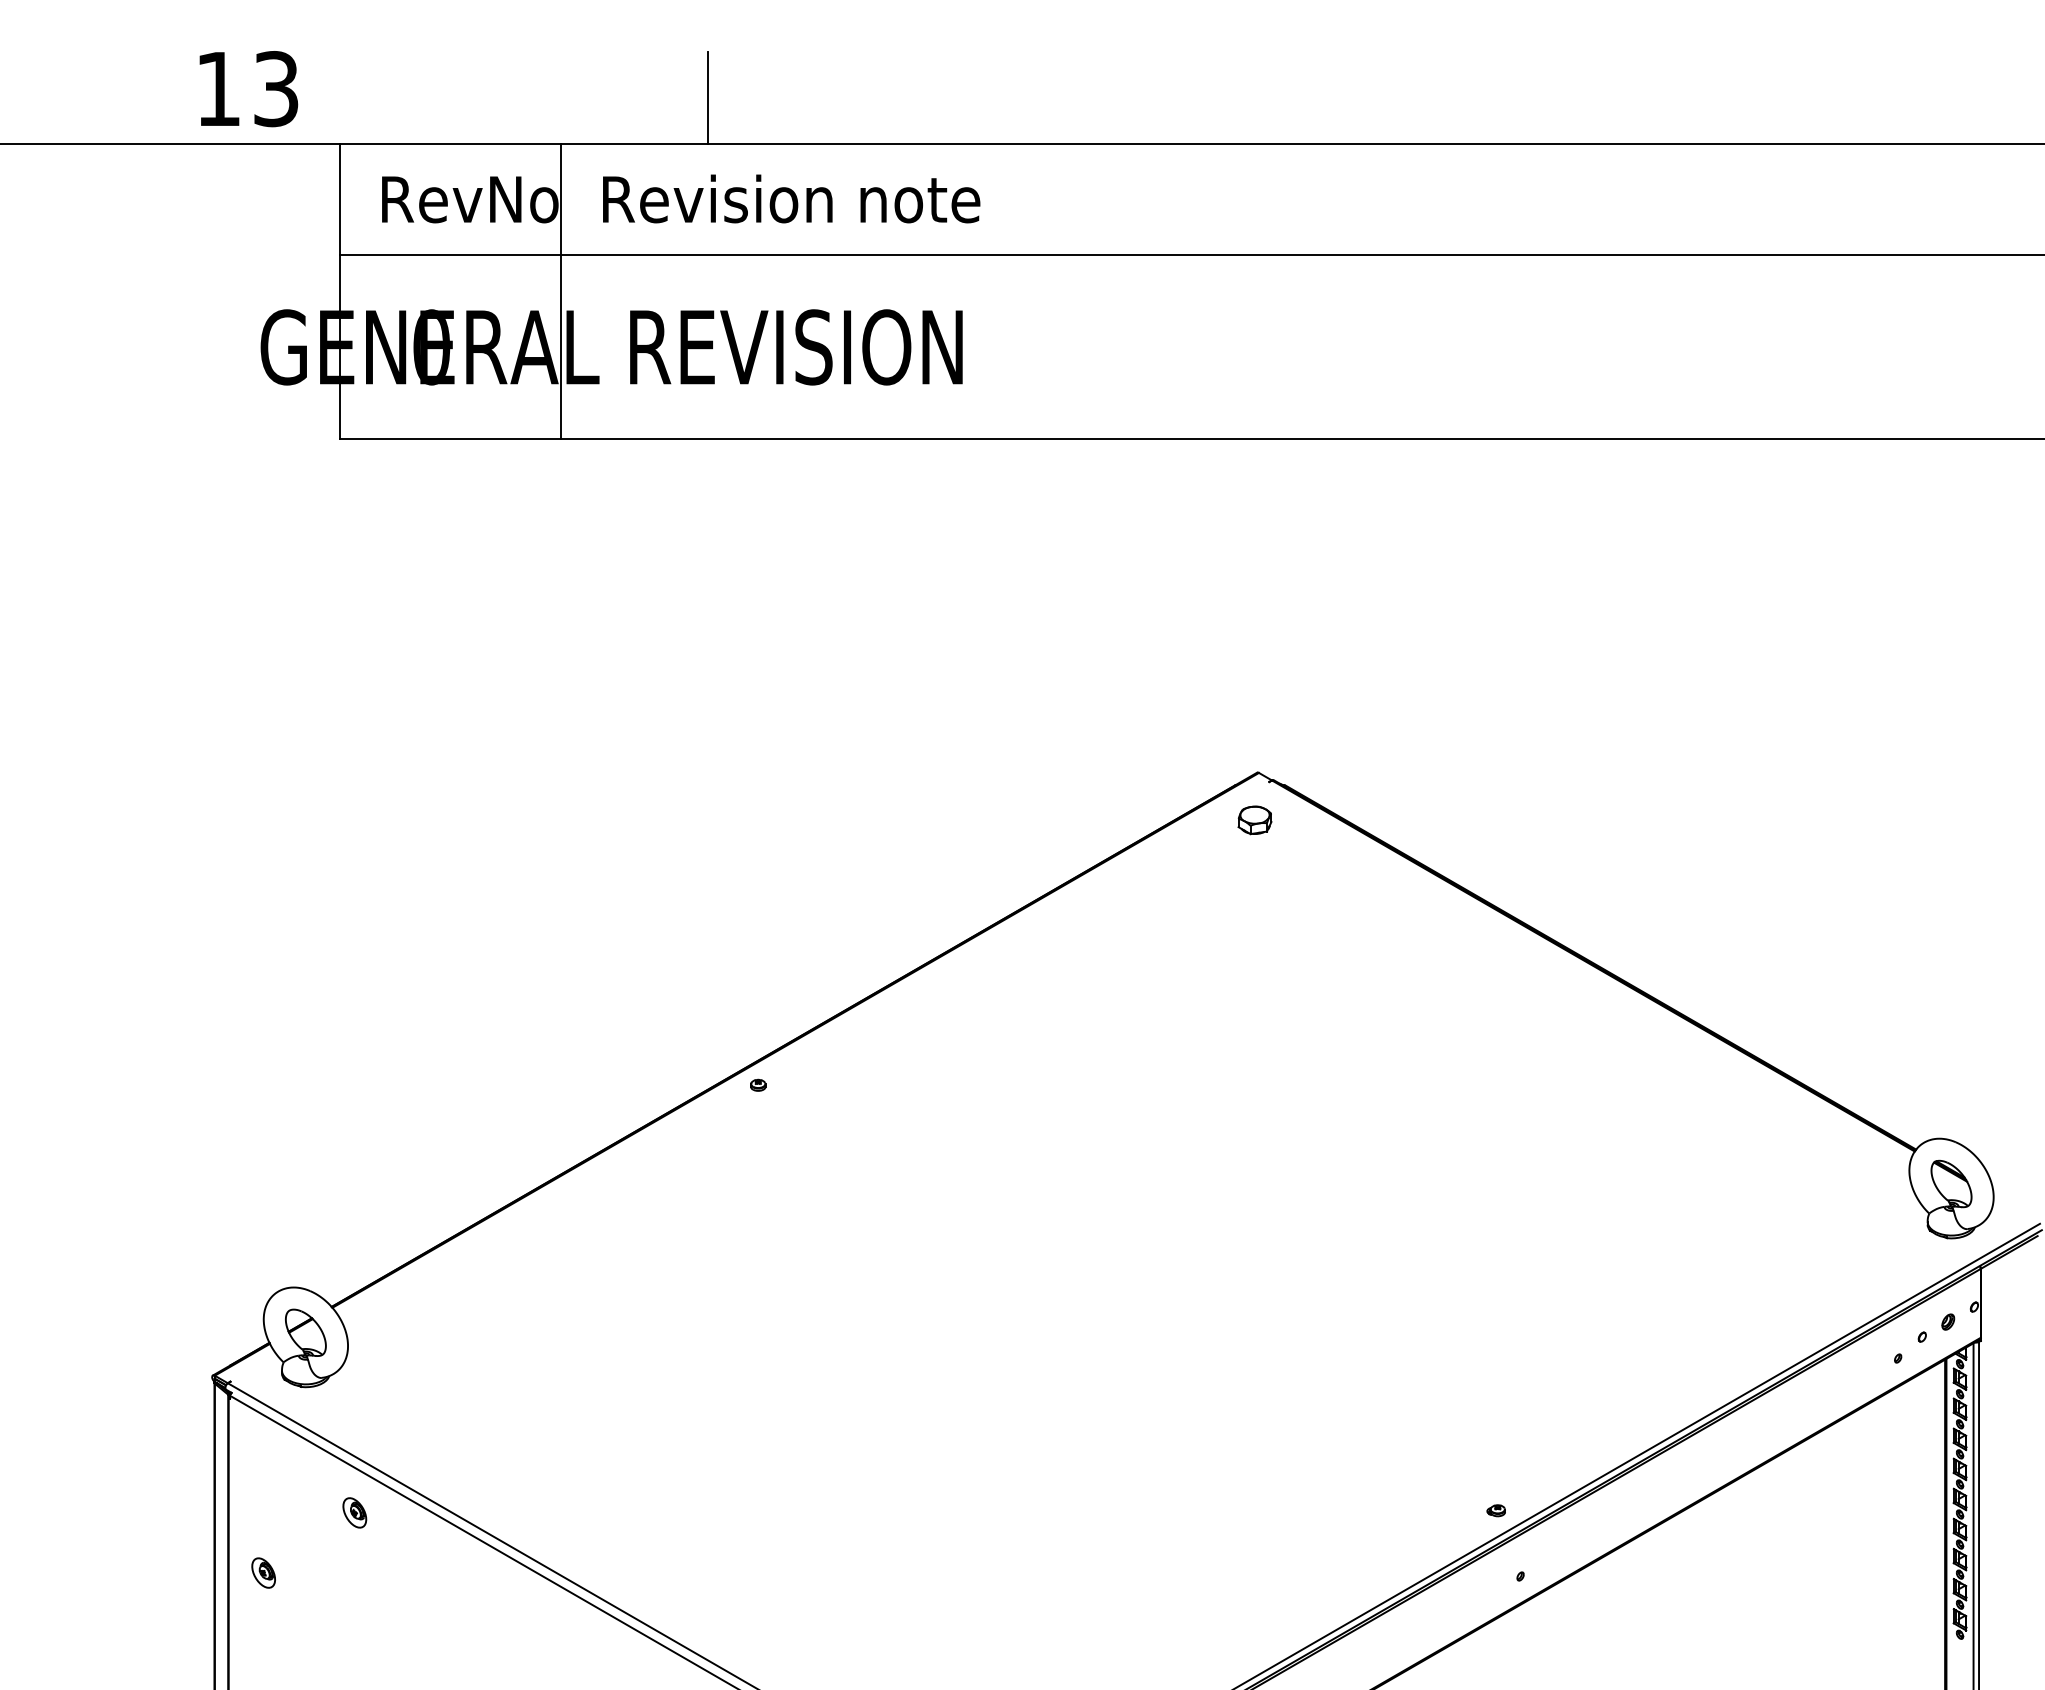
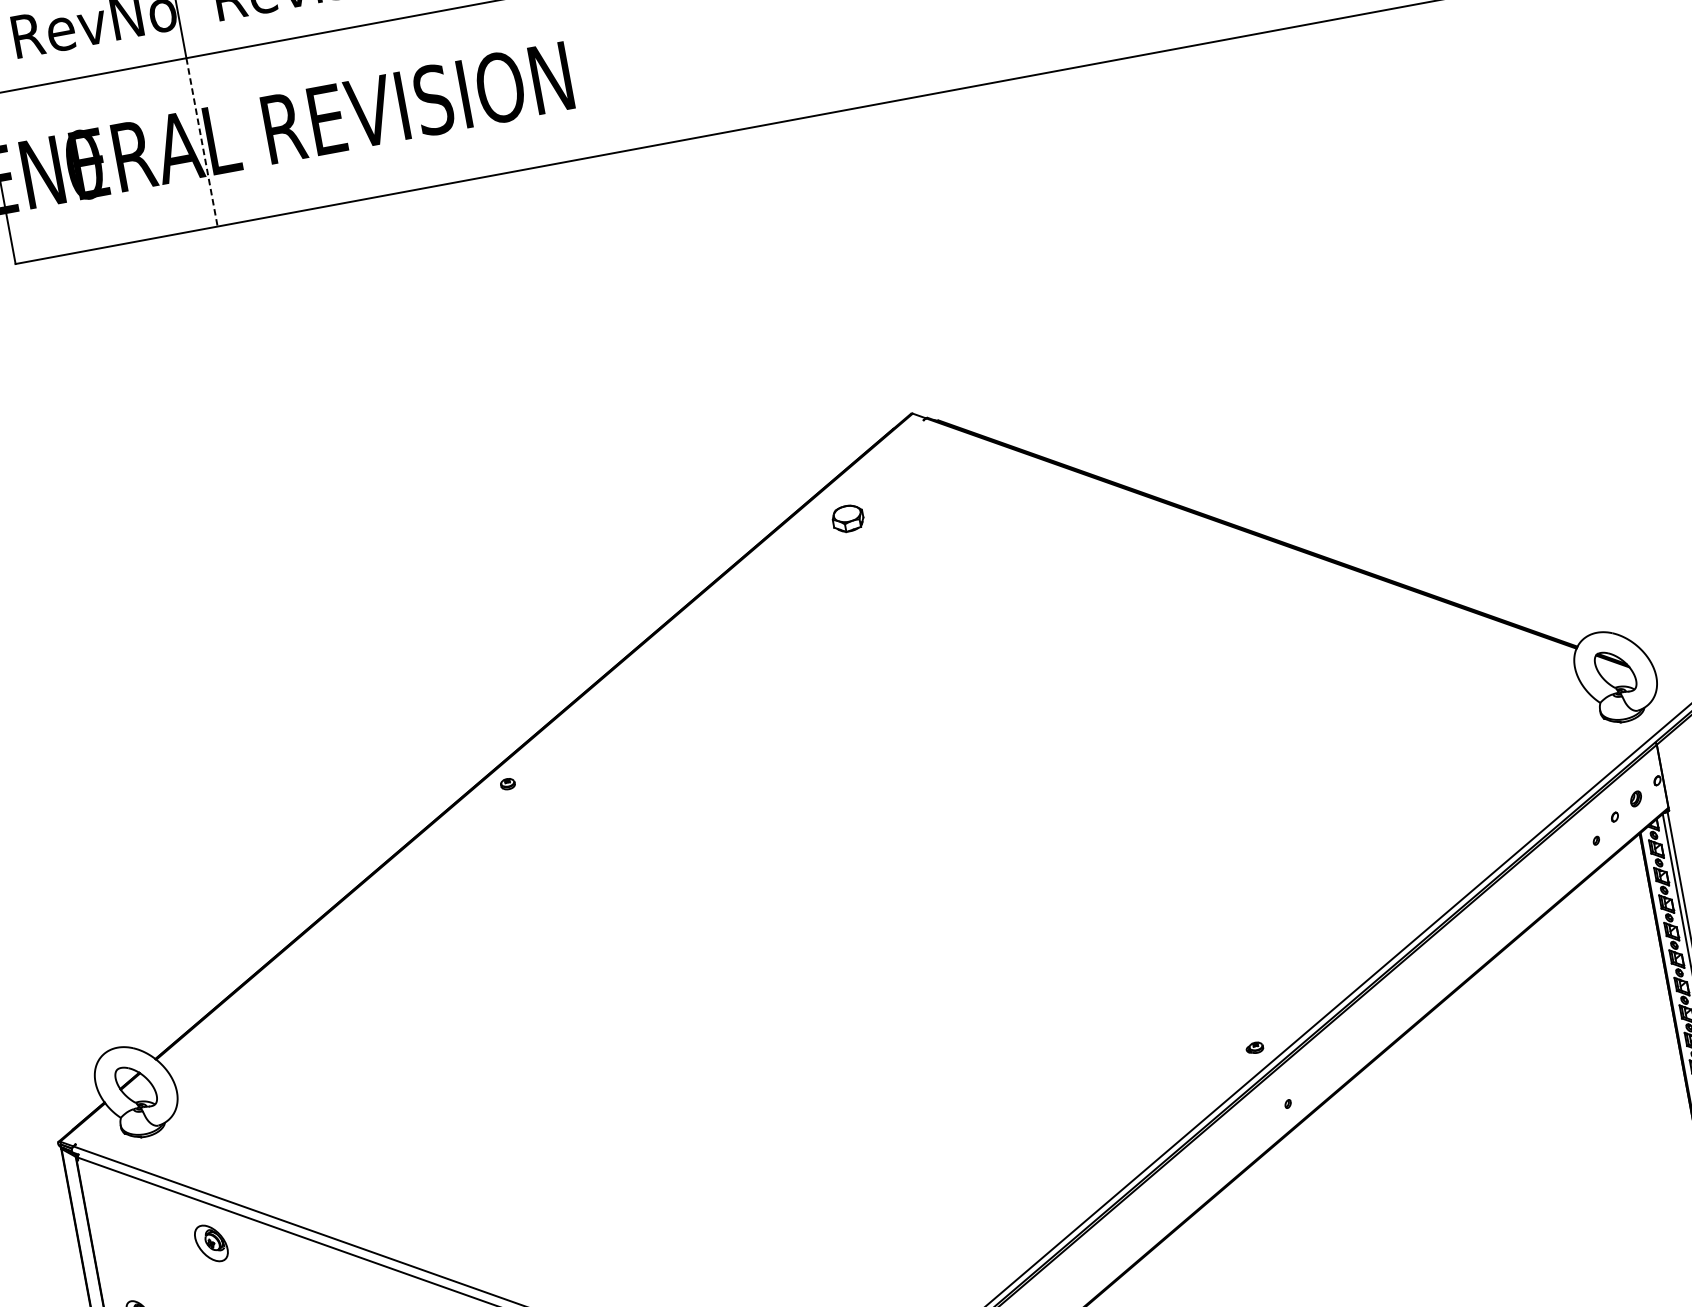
line: (560, 347) -> (202, 143), solid -> dashed
part: (1254, 820) -> (847, 518), moved
part: (354, 1512) -> (211, 1243), size x1.4

